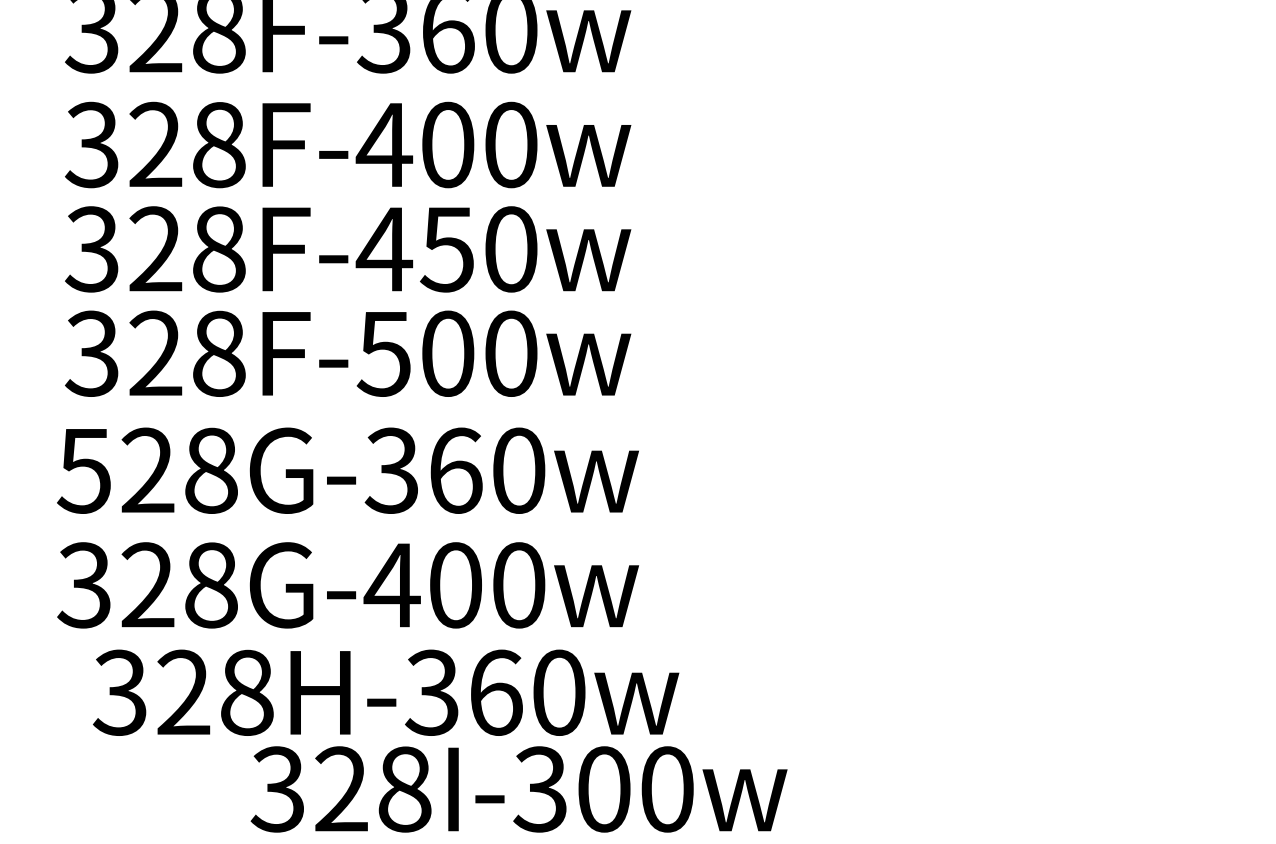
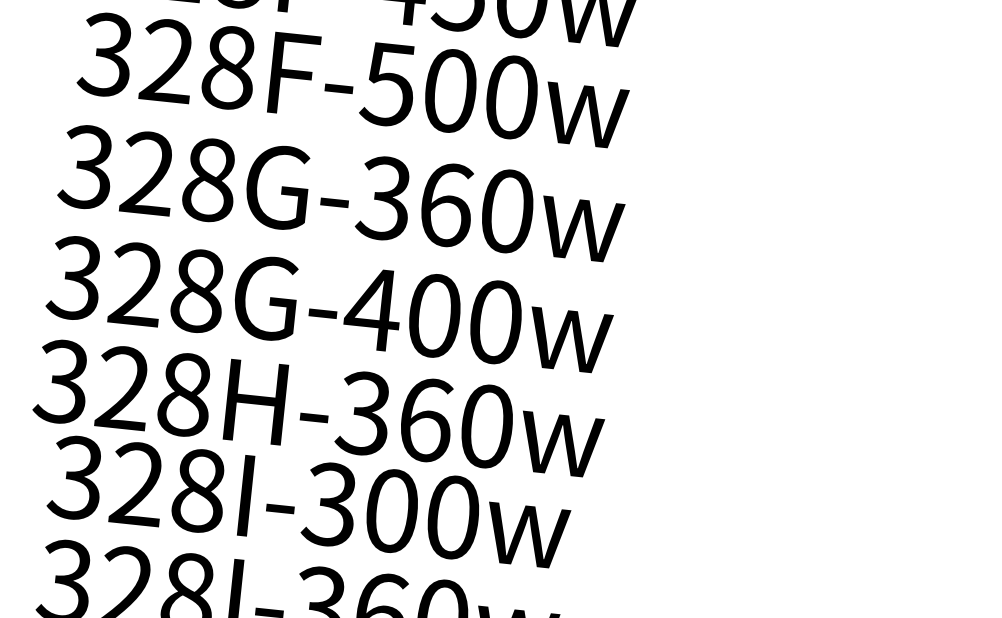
text: (83, 470) -> (85, 166), 528G-360w -> 328G-360w
text: (386, 692) -> (319, 408), moved
text: (518, 789) -> (308, 502), moved

